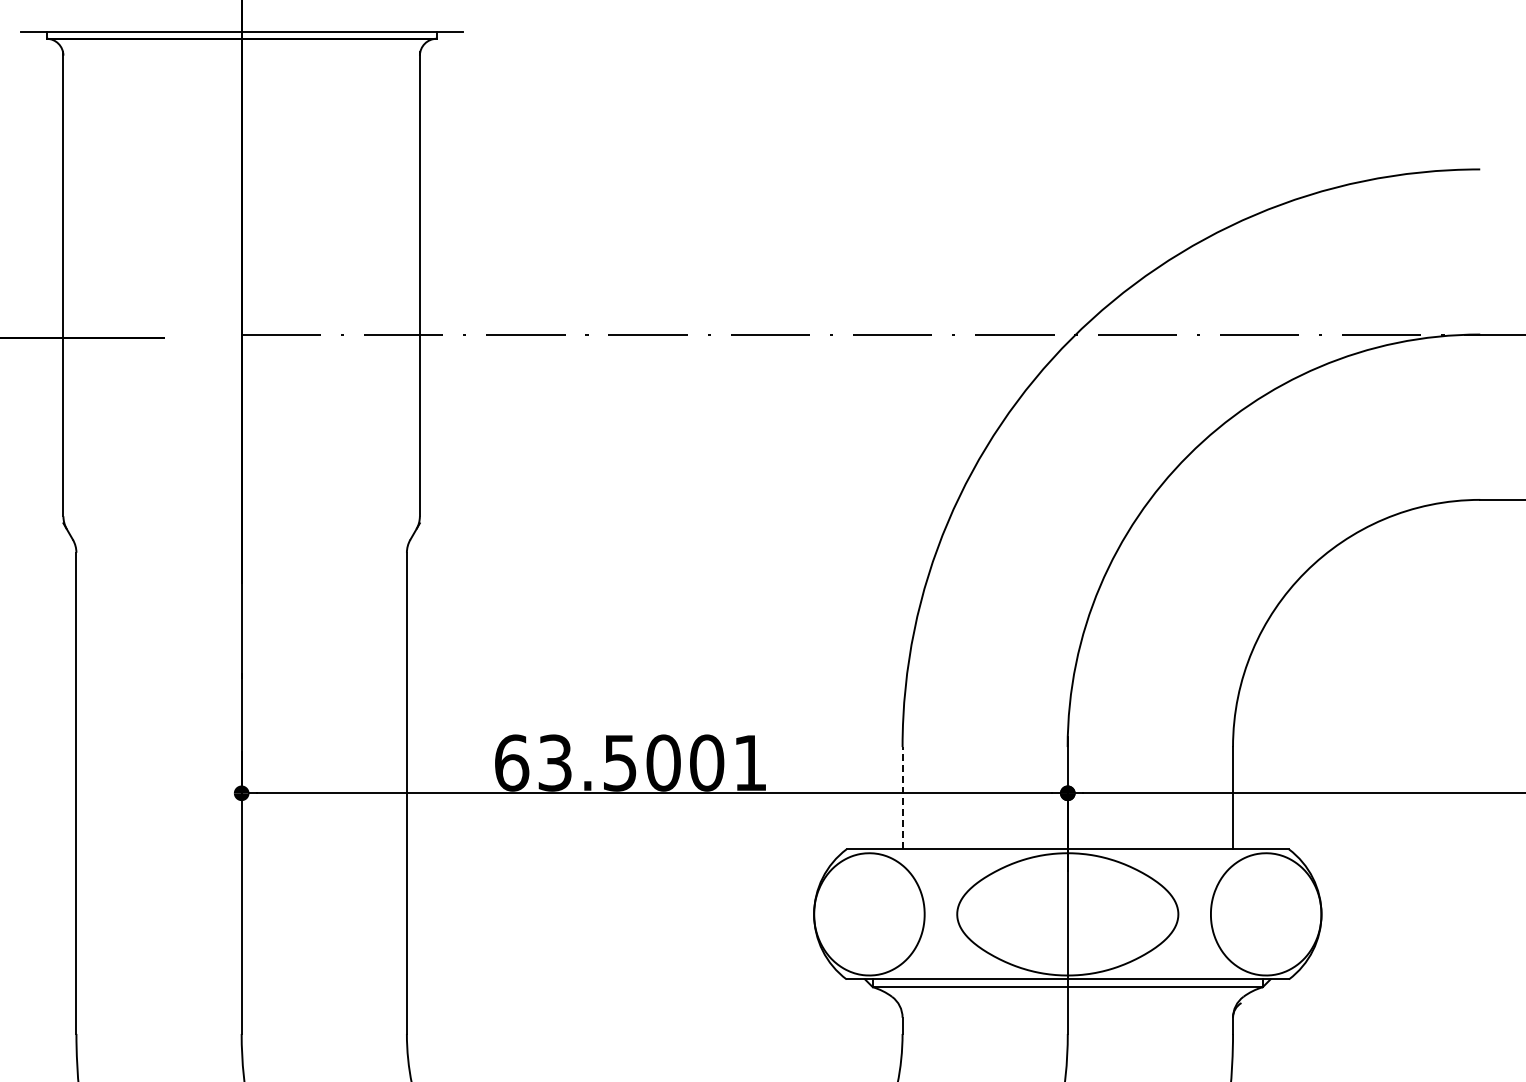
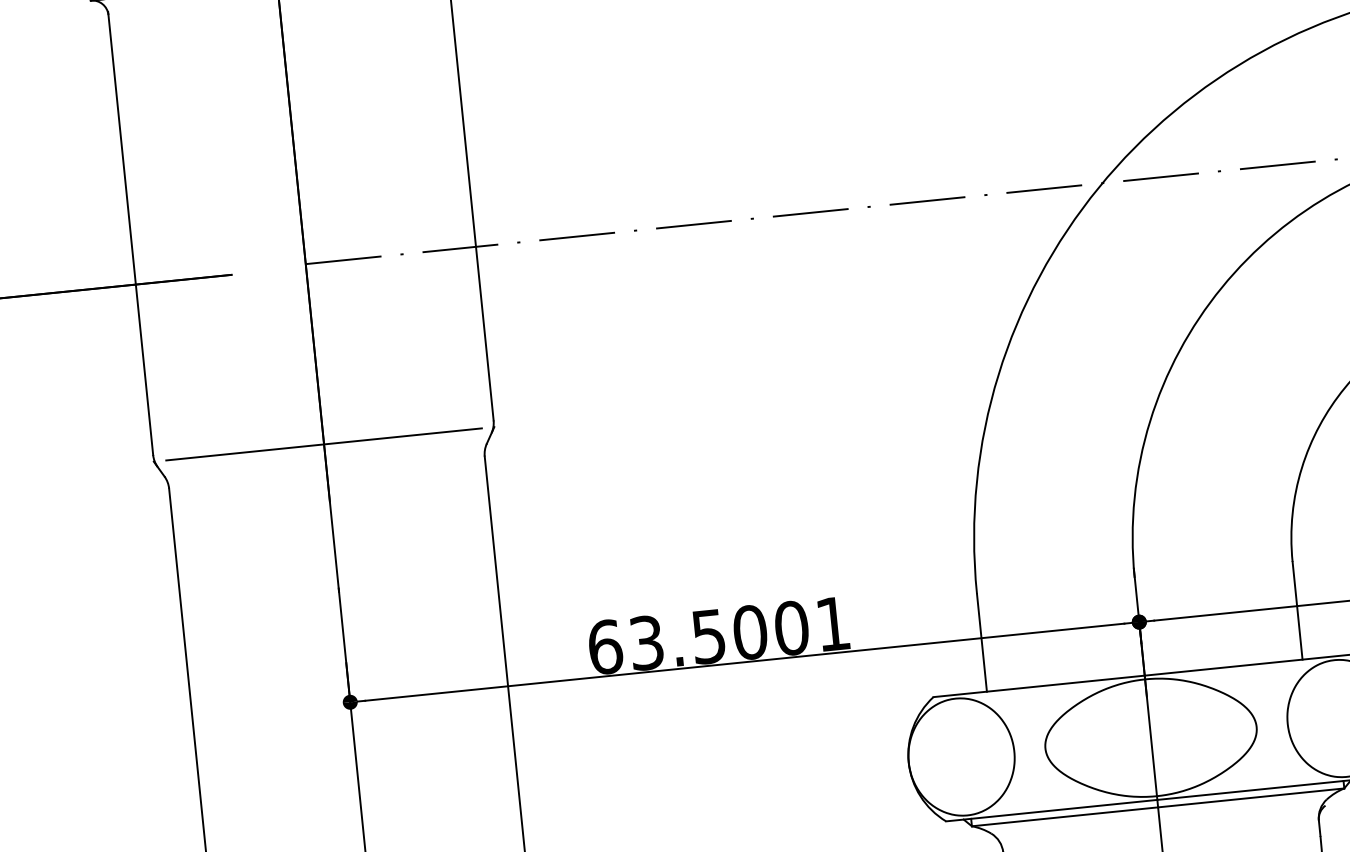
line: (241, 523) -> (323, 444), added
line: (902, 797) -> (981, 642), dashed -> solid

